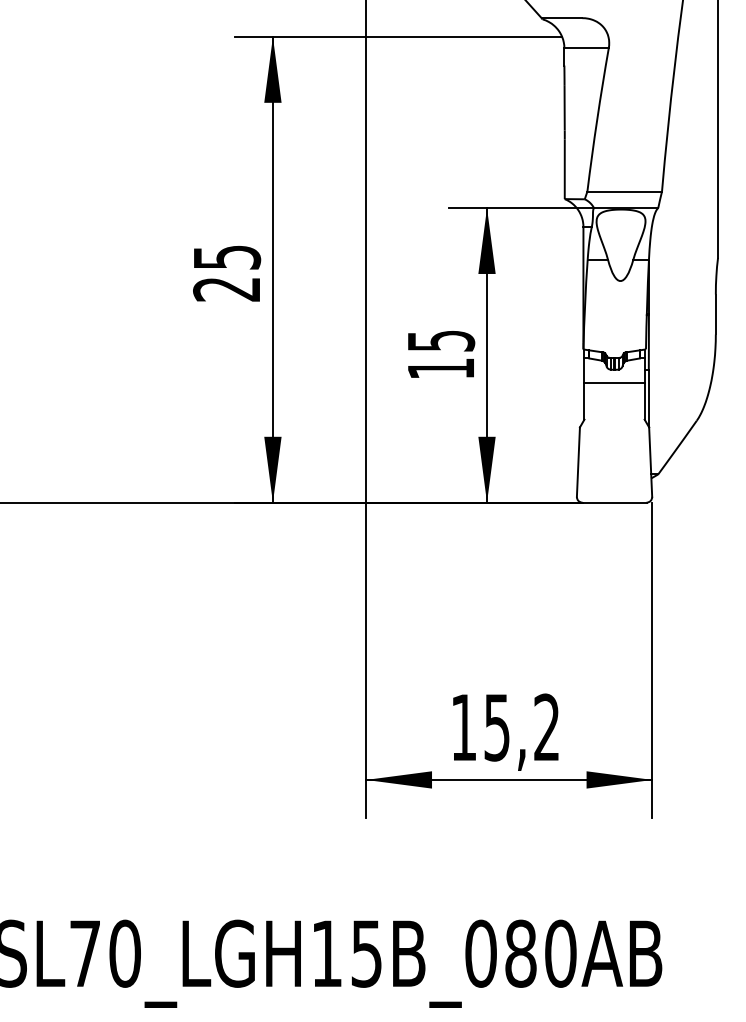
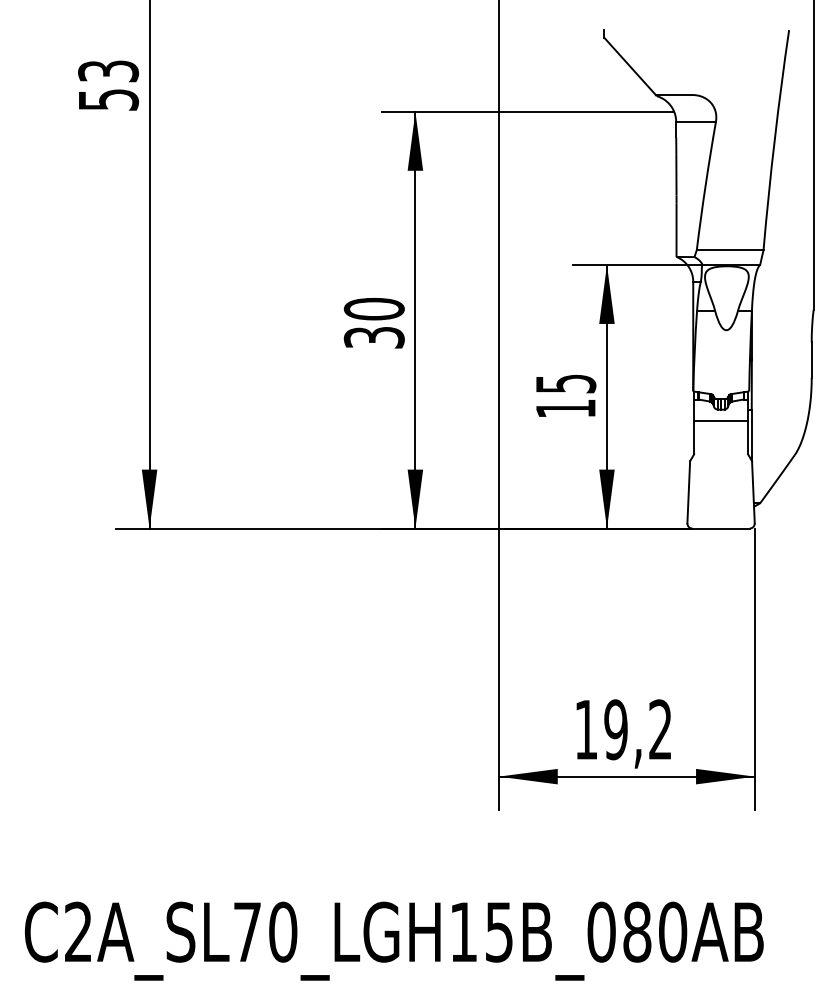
text: (226, 272) -> (373, 322), 25 -> 30
text: (496, 727) -> (615, 729), 15,2 -> 19,2

